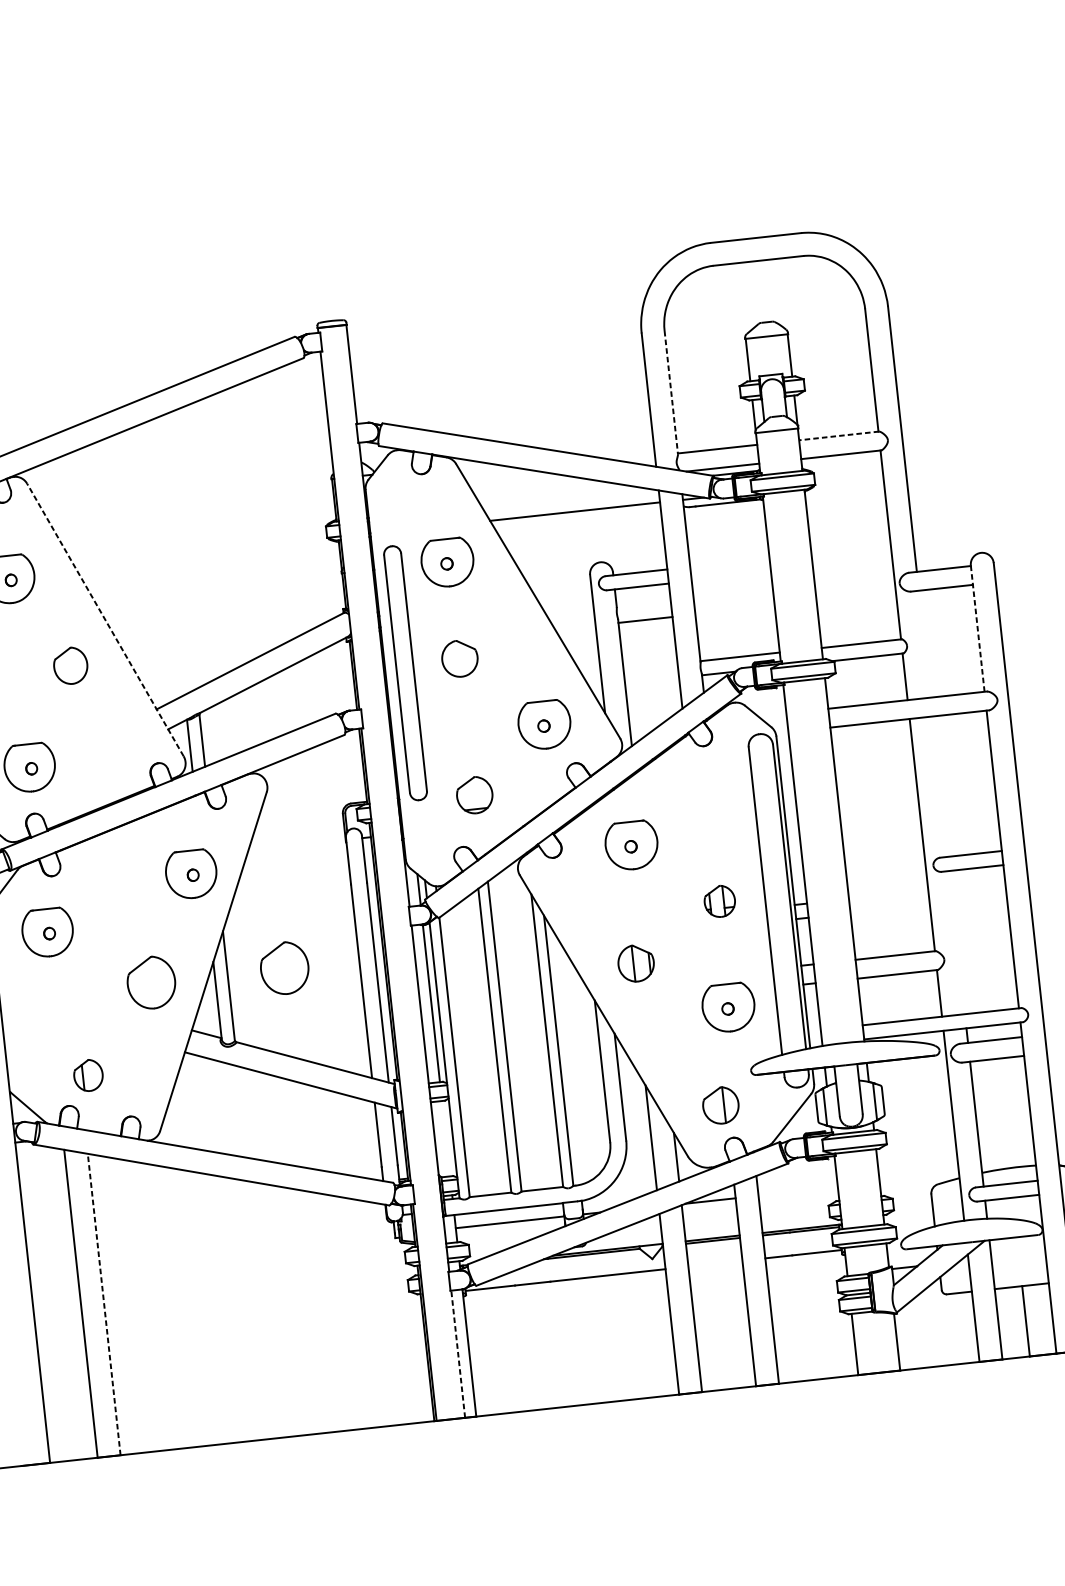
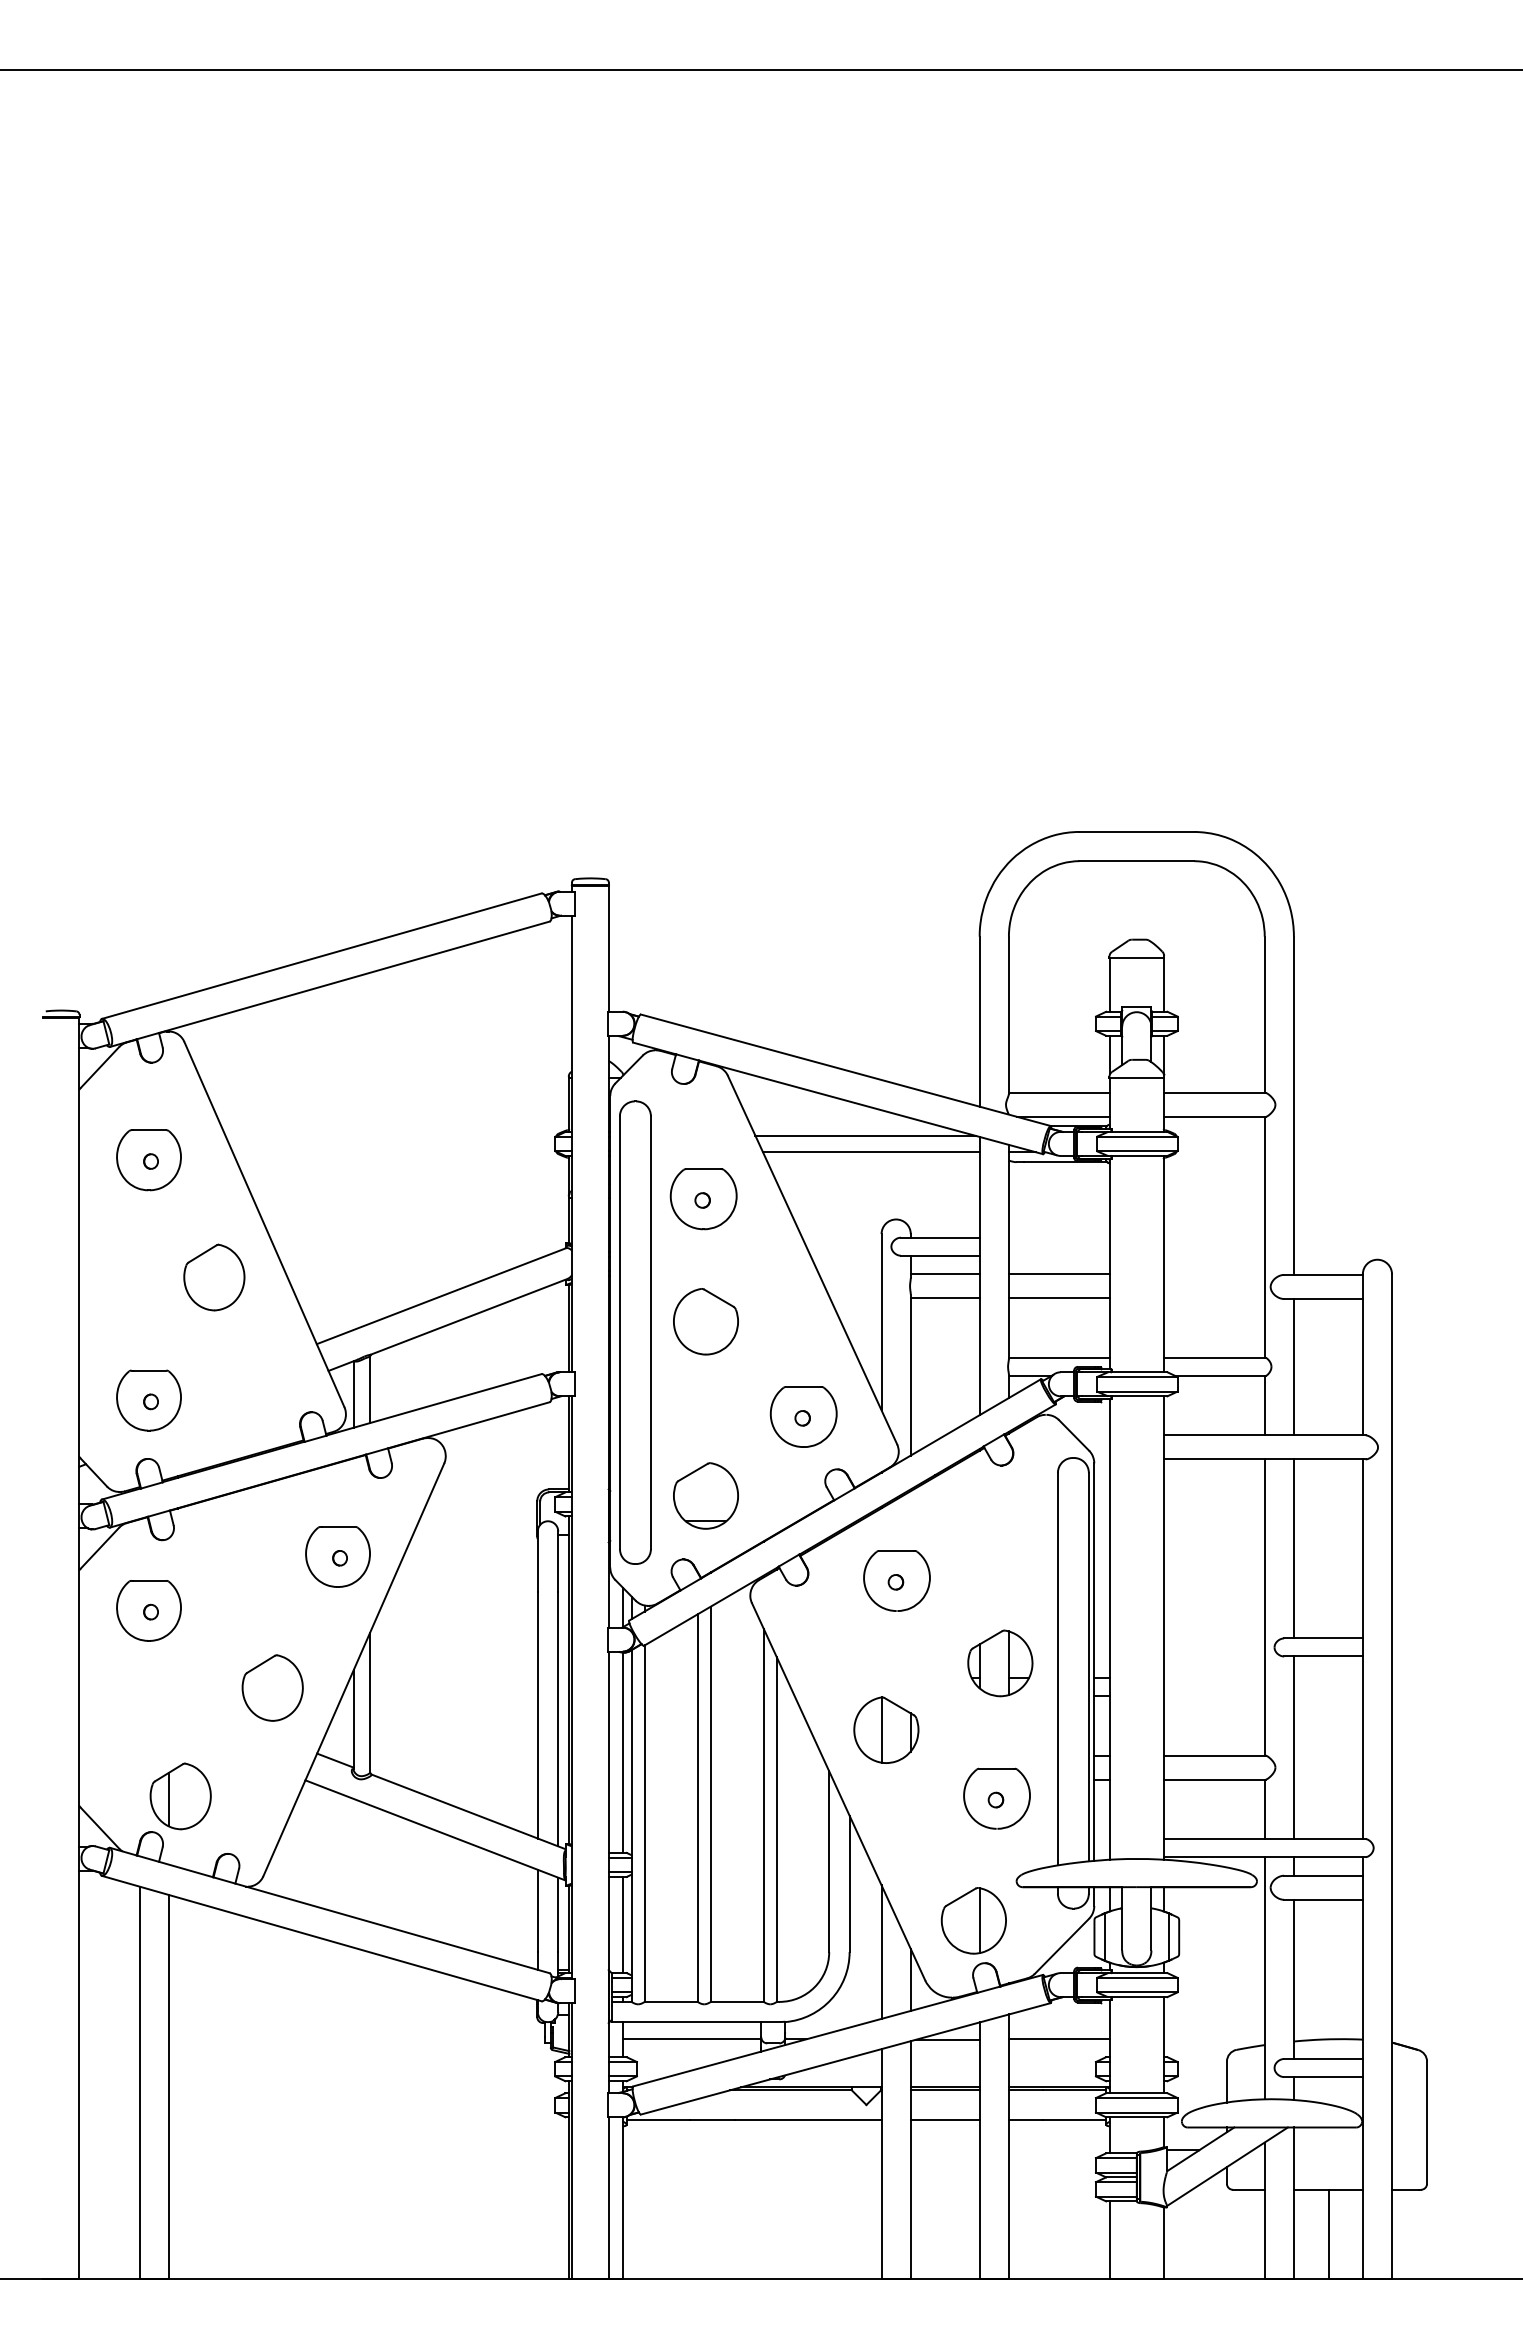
line: (671, 392) -> (1008, 1015), dashed -> solid
line: (839, 435) -> (1214, 1092), dashed -> solid
line: (569, 499) -> (865, 1135), added
line: (733, 591) -> (1059, 1274), added
line: (642, 601) -> (944, 1274), added
line: (735, 610) -> (1059, 1298), added
line: (105, 620) -> (264, 1224), dashed -> solid
line: (977, 628) -> (1362, 1354), dashed -> solid
line: (924, 643) -> (1293, 1366), added
part: (459, 658) -> (705, 1321), size x1.43
part: (70, 665) -> (214, 1277), size x1.43
part: (405, 673) -> (635, 1332), size x1.43
line: (939, 786) -> (1293, 1548), added
part: (474, 794) -> (705, 1495), size x1.43
part: (719, 901) -> (1000, 1663), size x1.67
line: (956, 942) -> (1293, 1747), added
part: (636, 962) -> (886, 1729), size x1.43
part: (284, 967) -> (442, 1687), removed
part: (88, 1075) -> (180, 1796), size x1.67
part: (720, 1105) -> (973, 1920), size x1.43
line: (445, 1138) -> (622, 1924), added
line: (798, 1191) -> (1059, 2039), added
line: (714, 1263) -> (944, 2119), added
line: (104, 1303) -> (169, 2086), dashed -> solid
line: (458, 1353) -> (608, 2197), dashed -> solid

